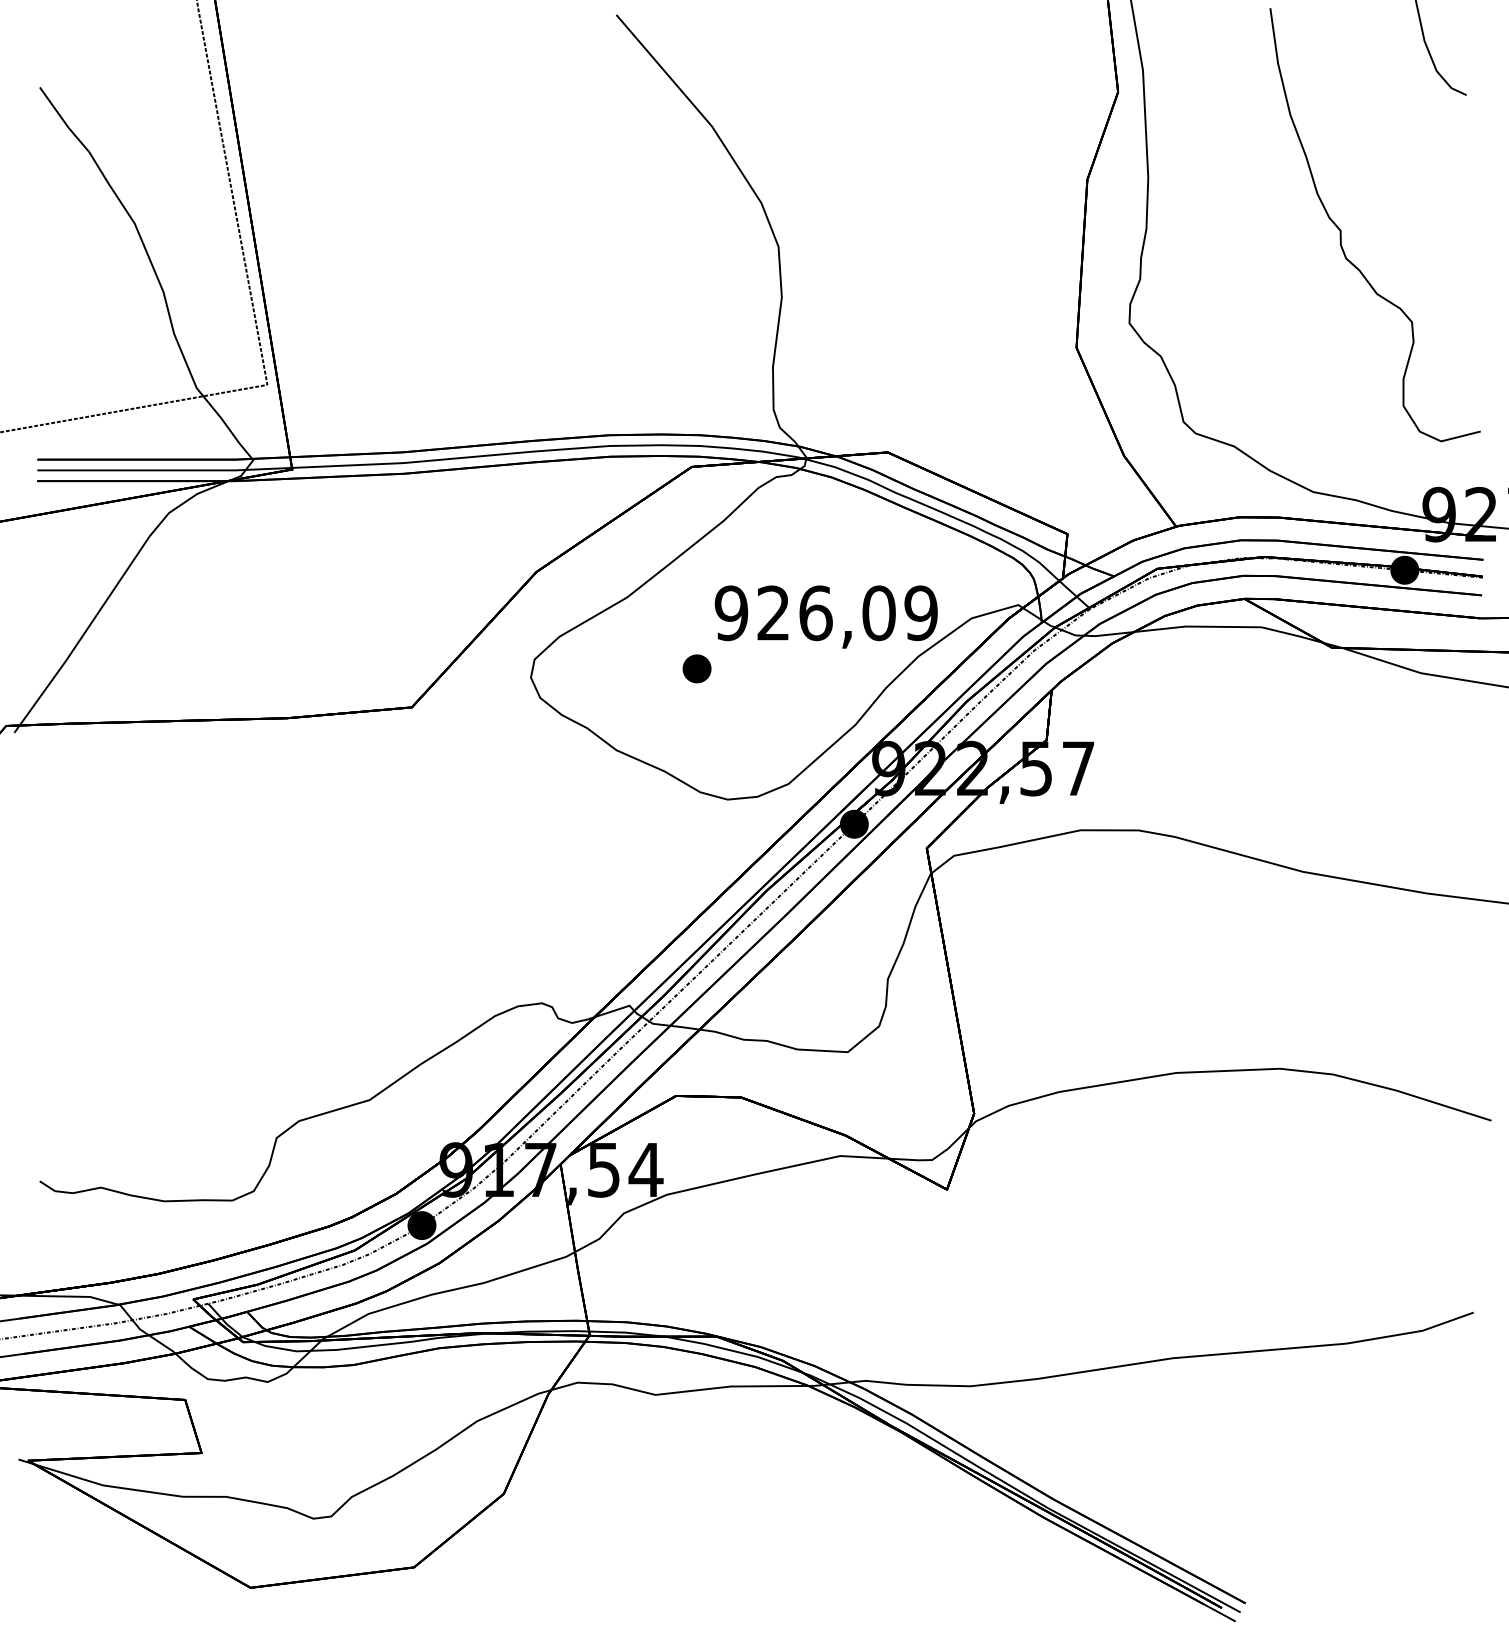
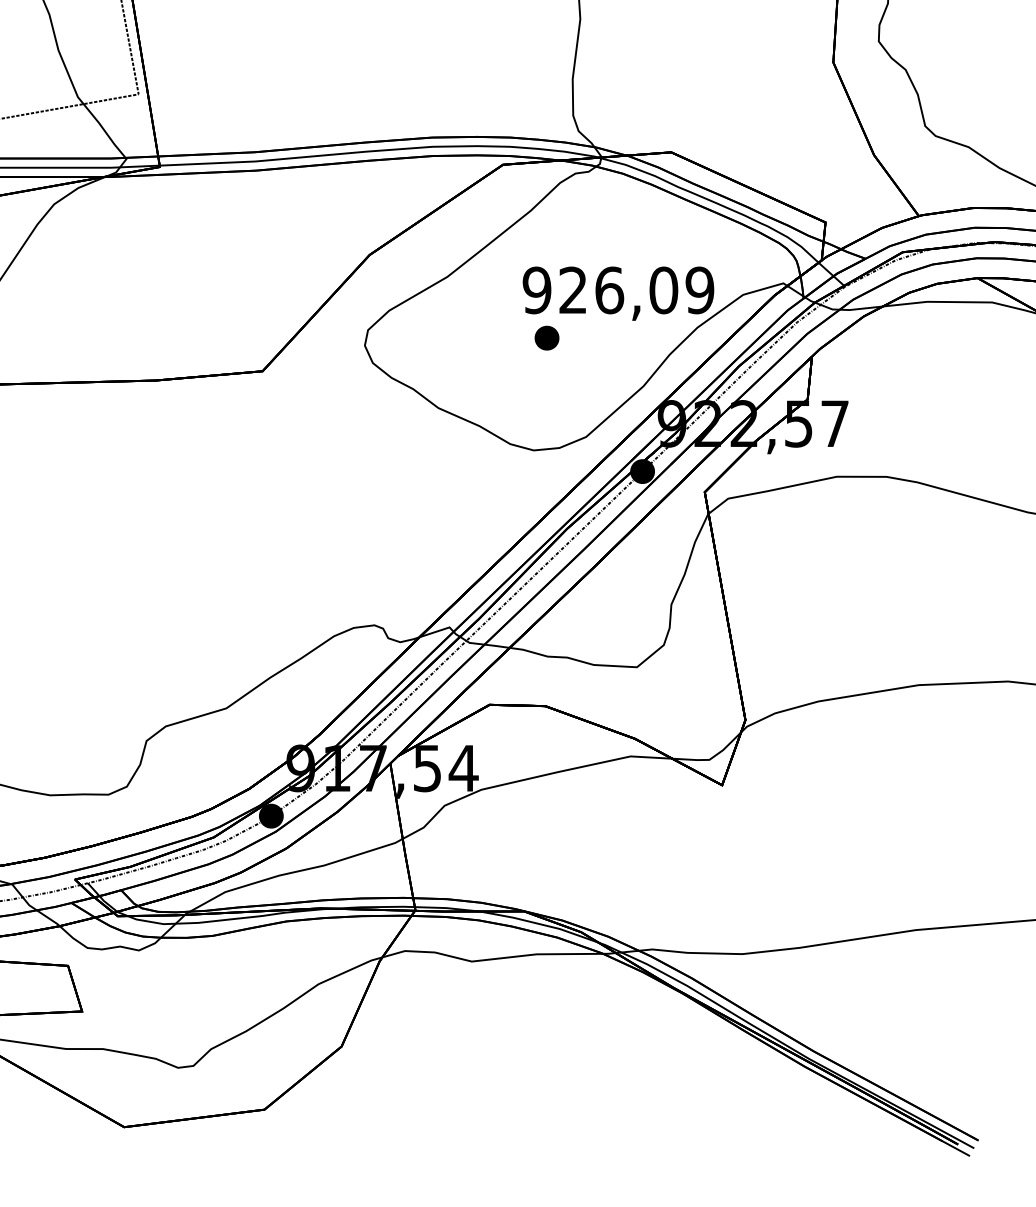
part: (696, 668) -> (546, 337), moved

